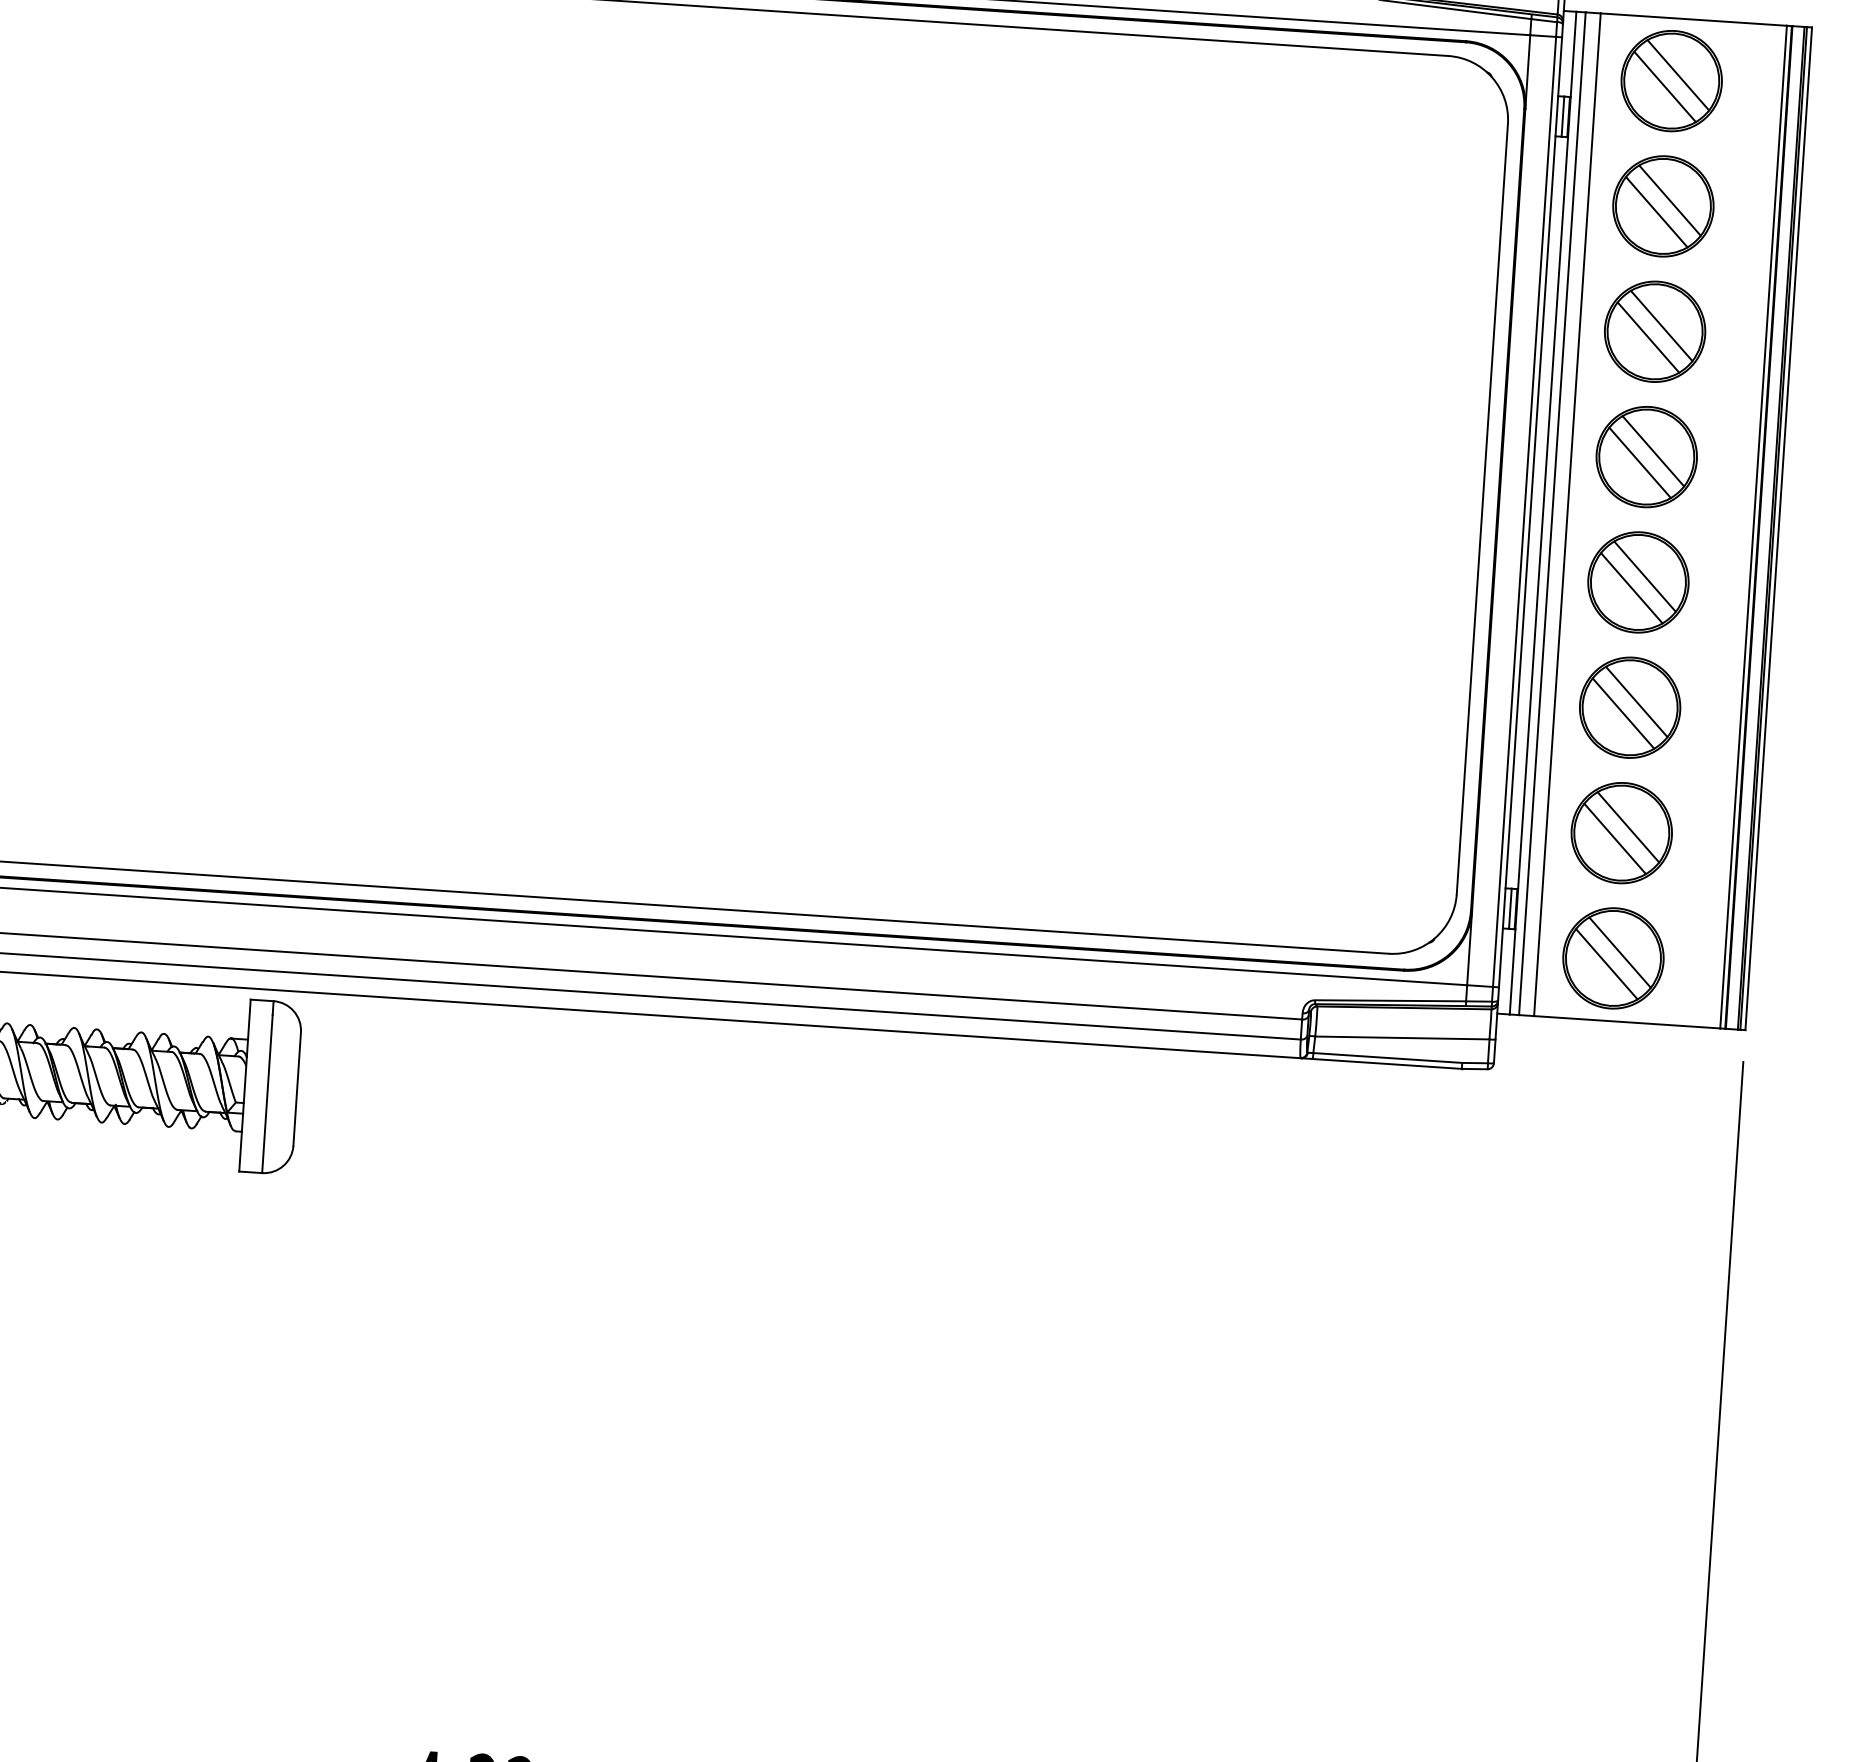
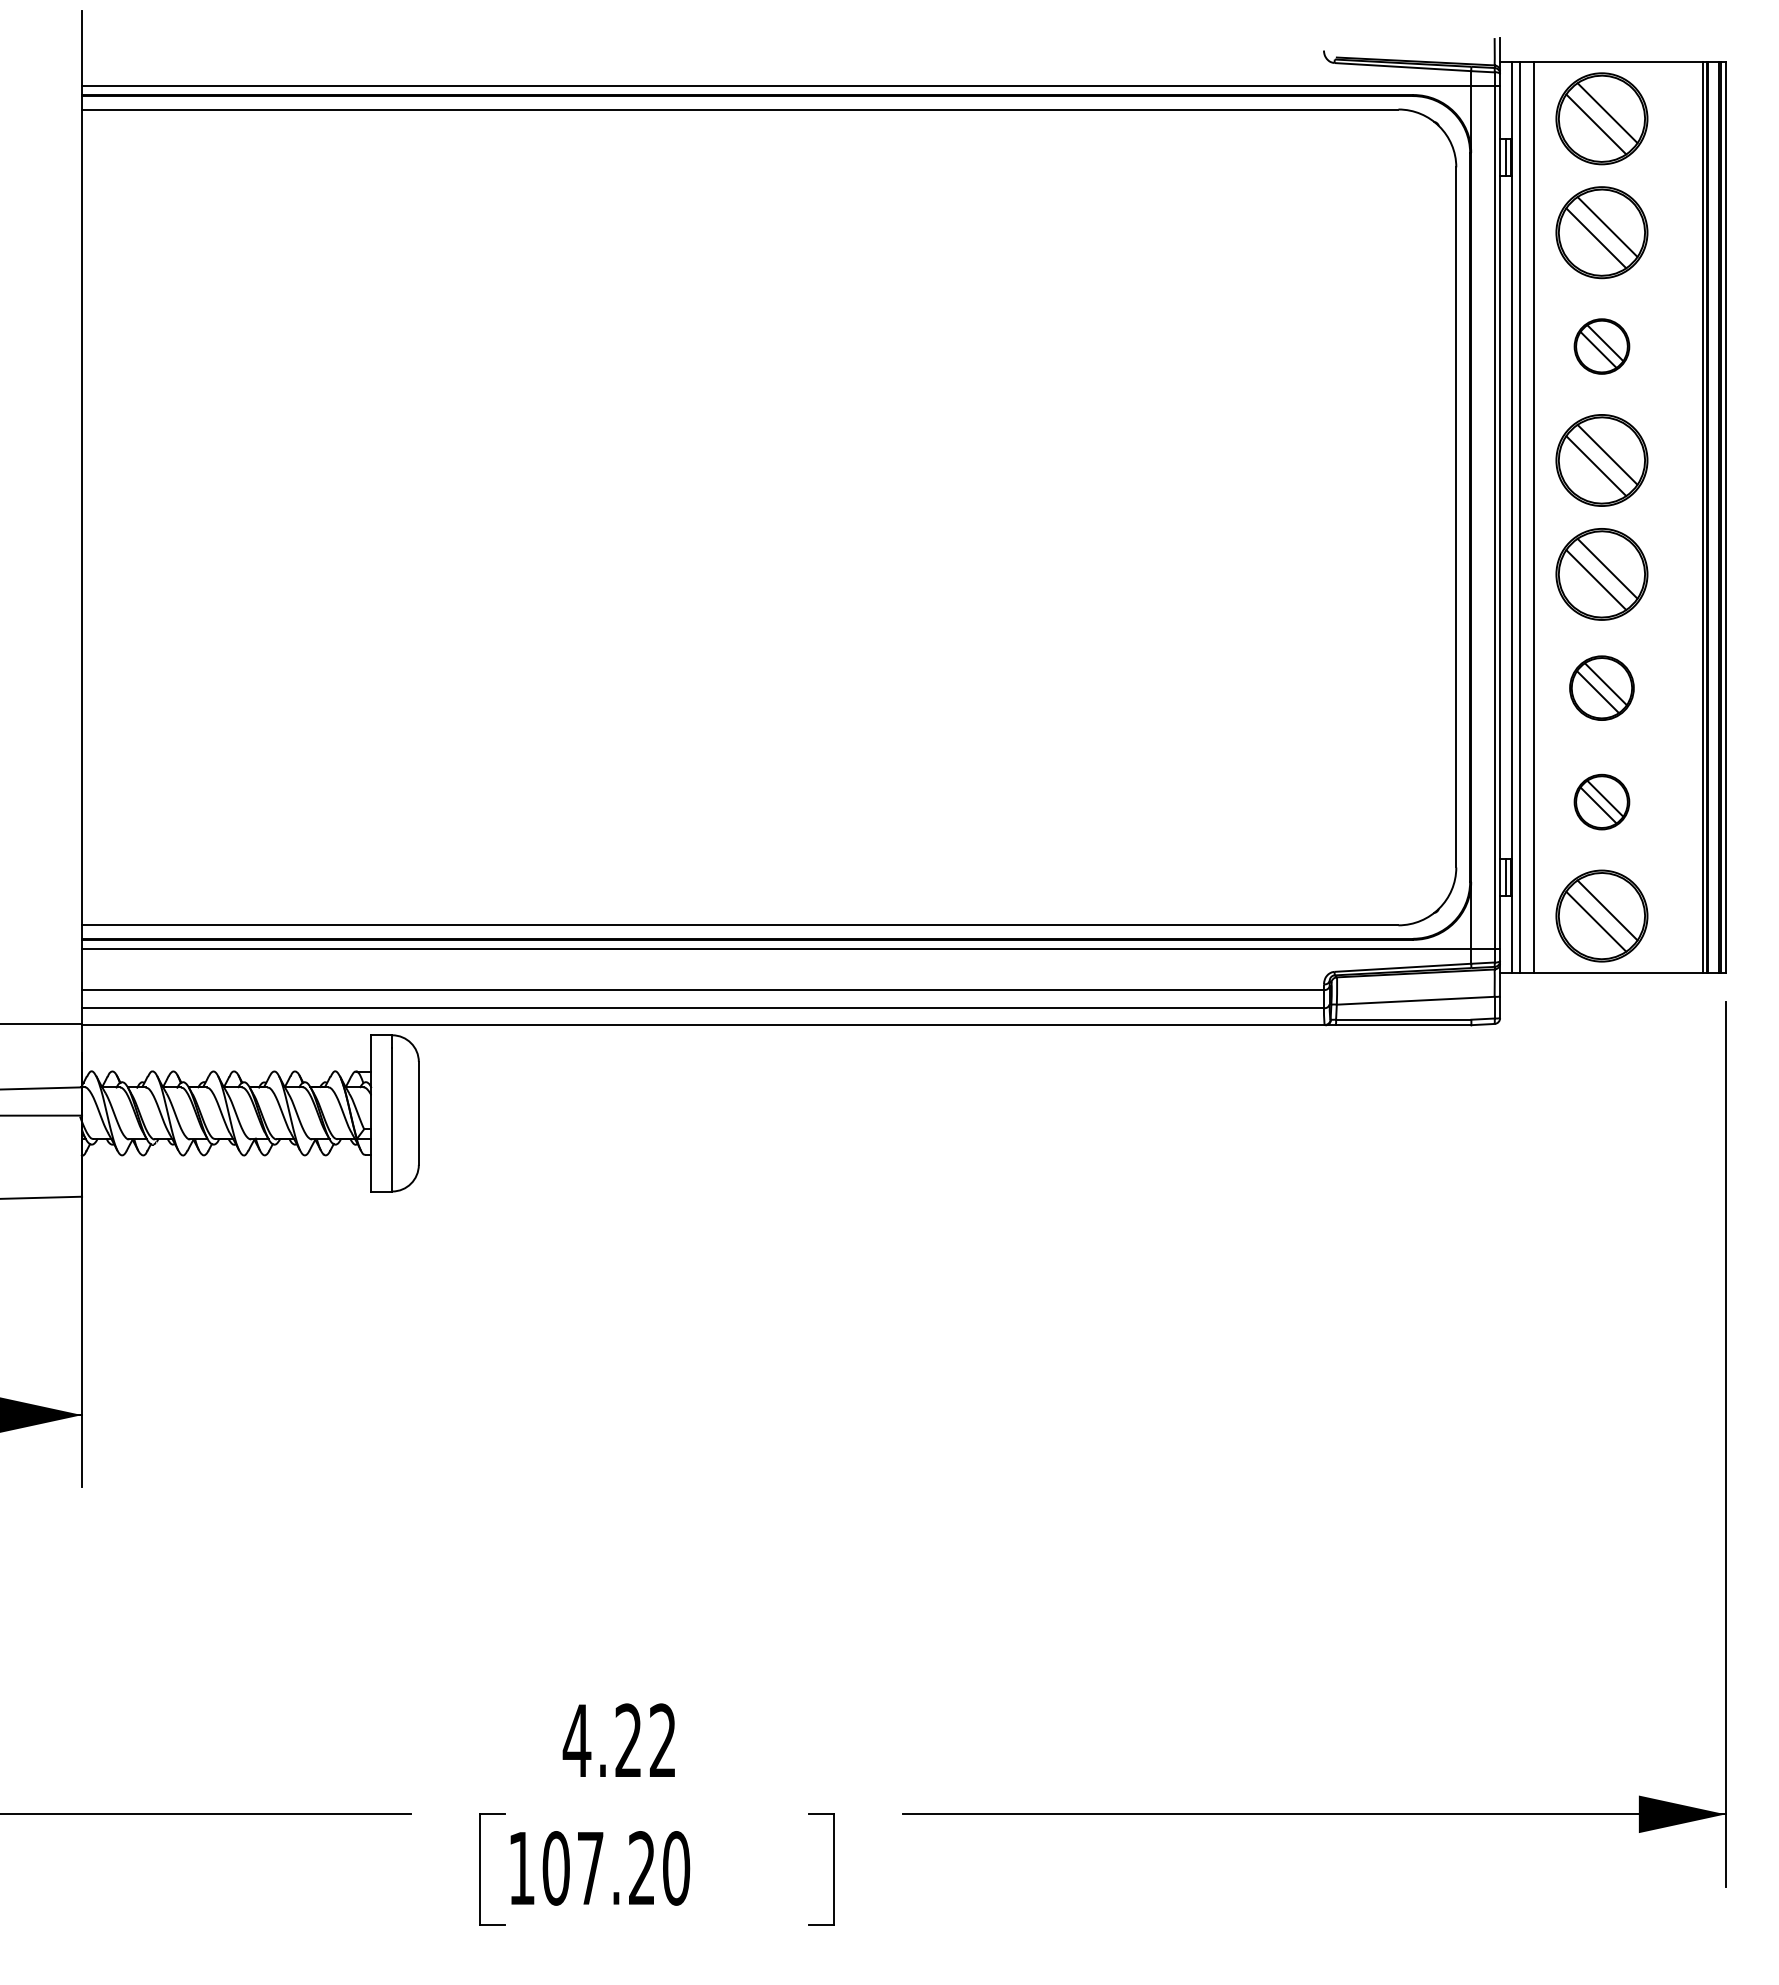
part: (1654, 331) -> (1601, 346), size x0.6
part: (1629, 706) -> (1601, 687), size x0.7
part: (1621, 832) -> (1601, 801), size x0.6

